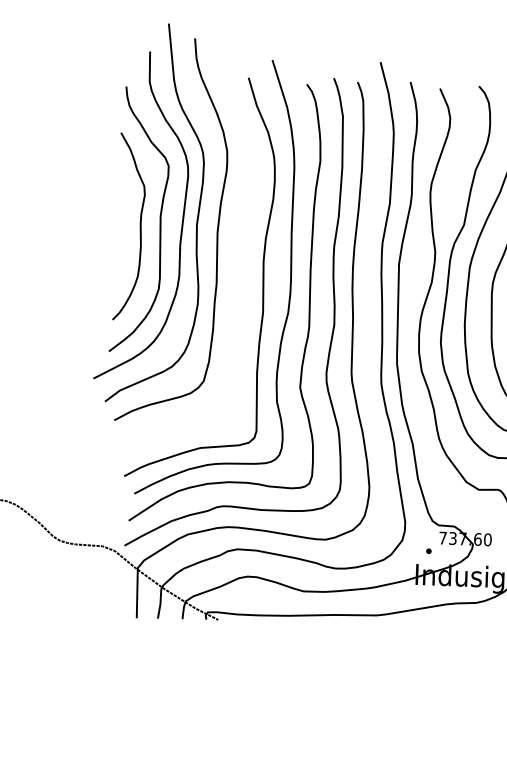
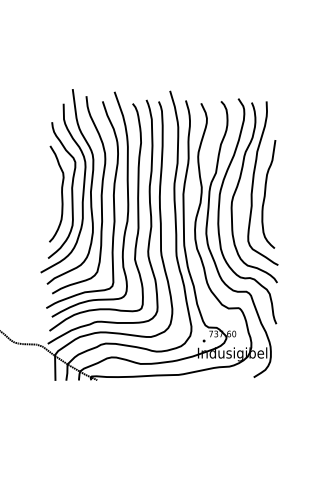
part: (163, 222) -> (73, 191), moved

